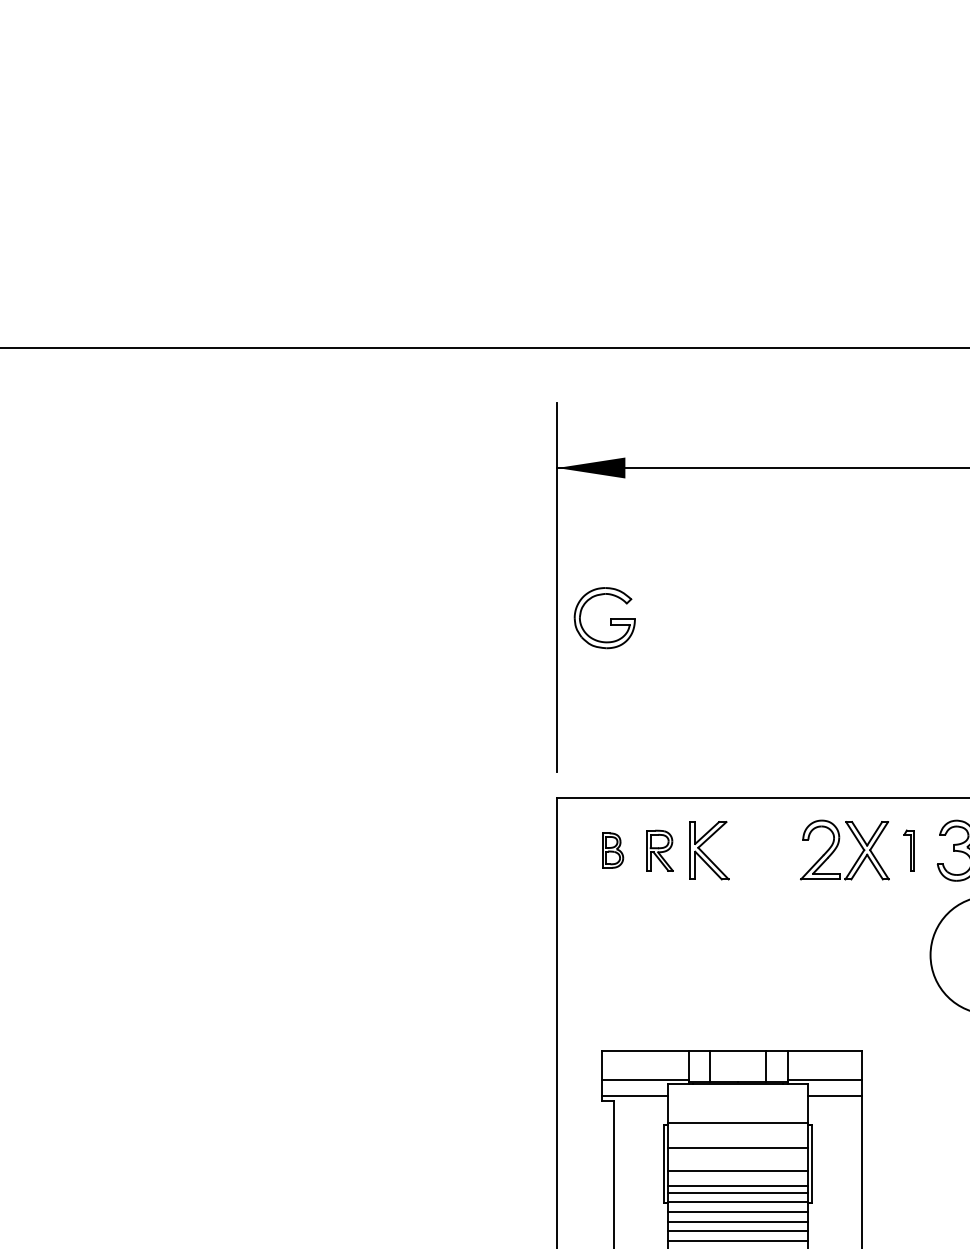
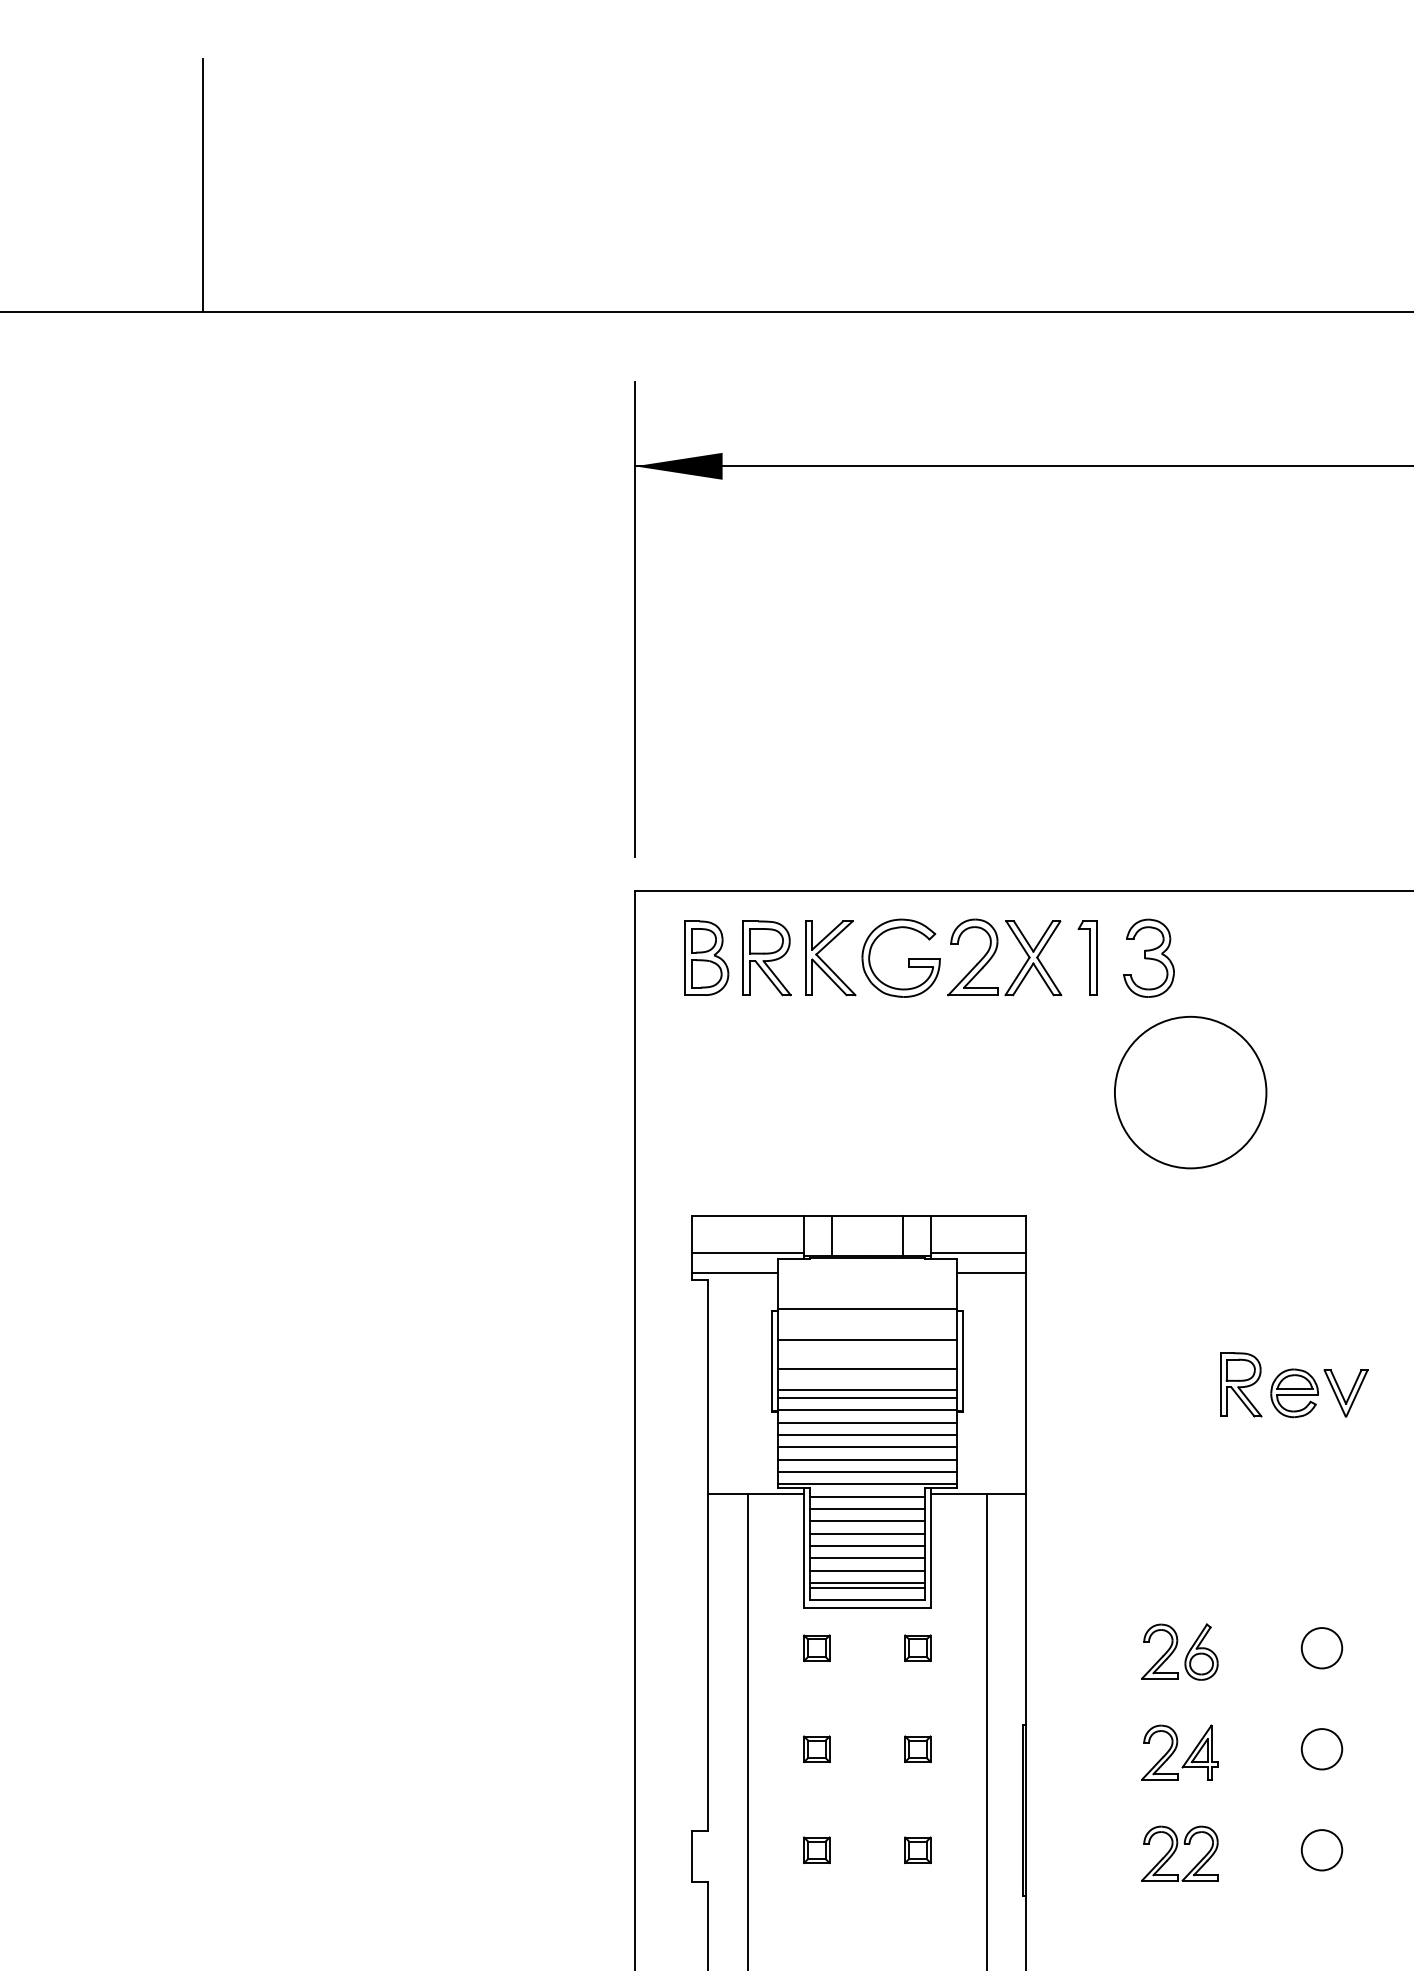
line: (220, 249) -> (202, 185), added
part: (610, 618) -> (908, 958), moved
part: (612, 850) -> (706, 957), size x1.67
part: (659, 850) -> (766, 958), size x1.43
part: (909, 850) -> (1087, 957), size x1.43

